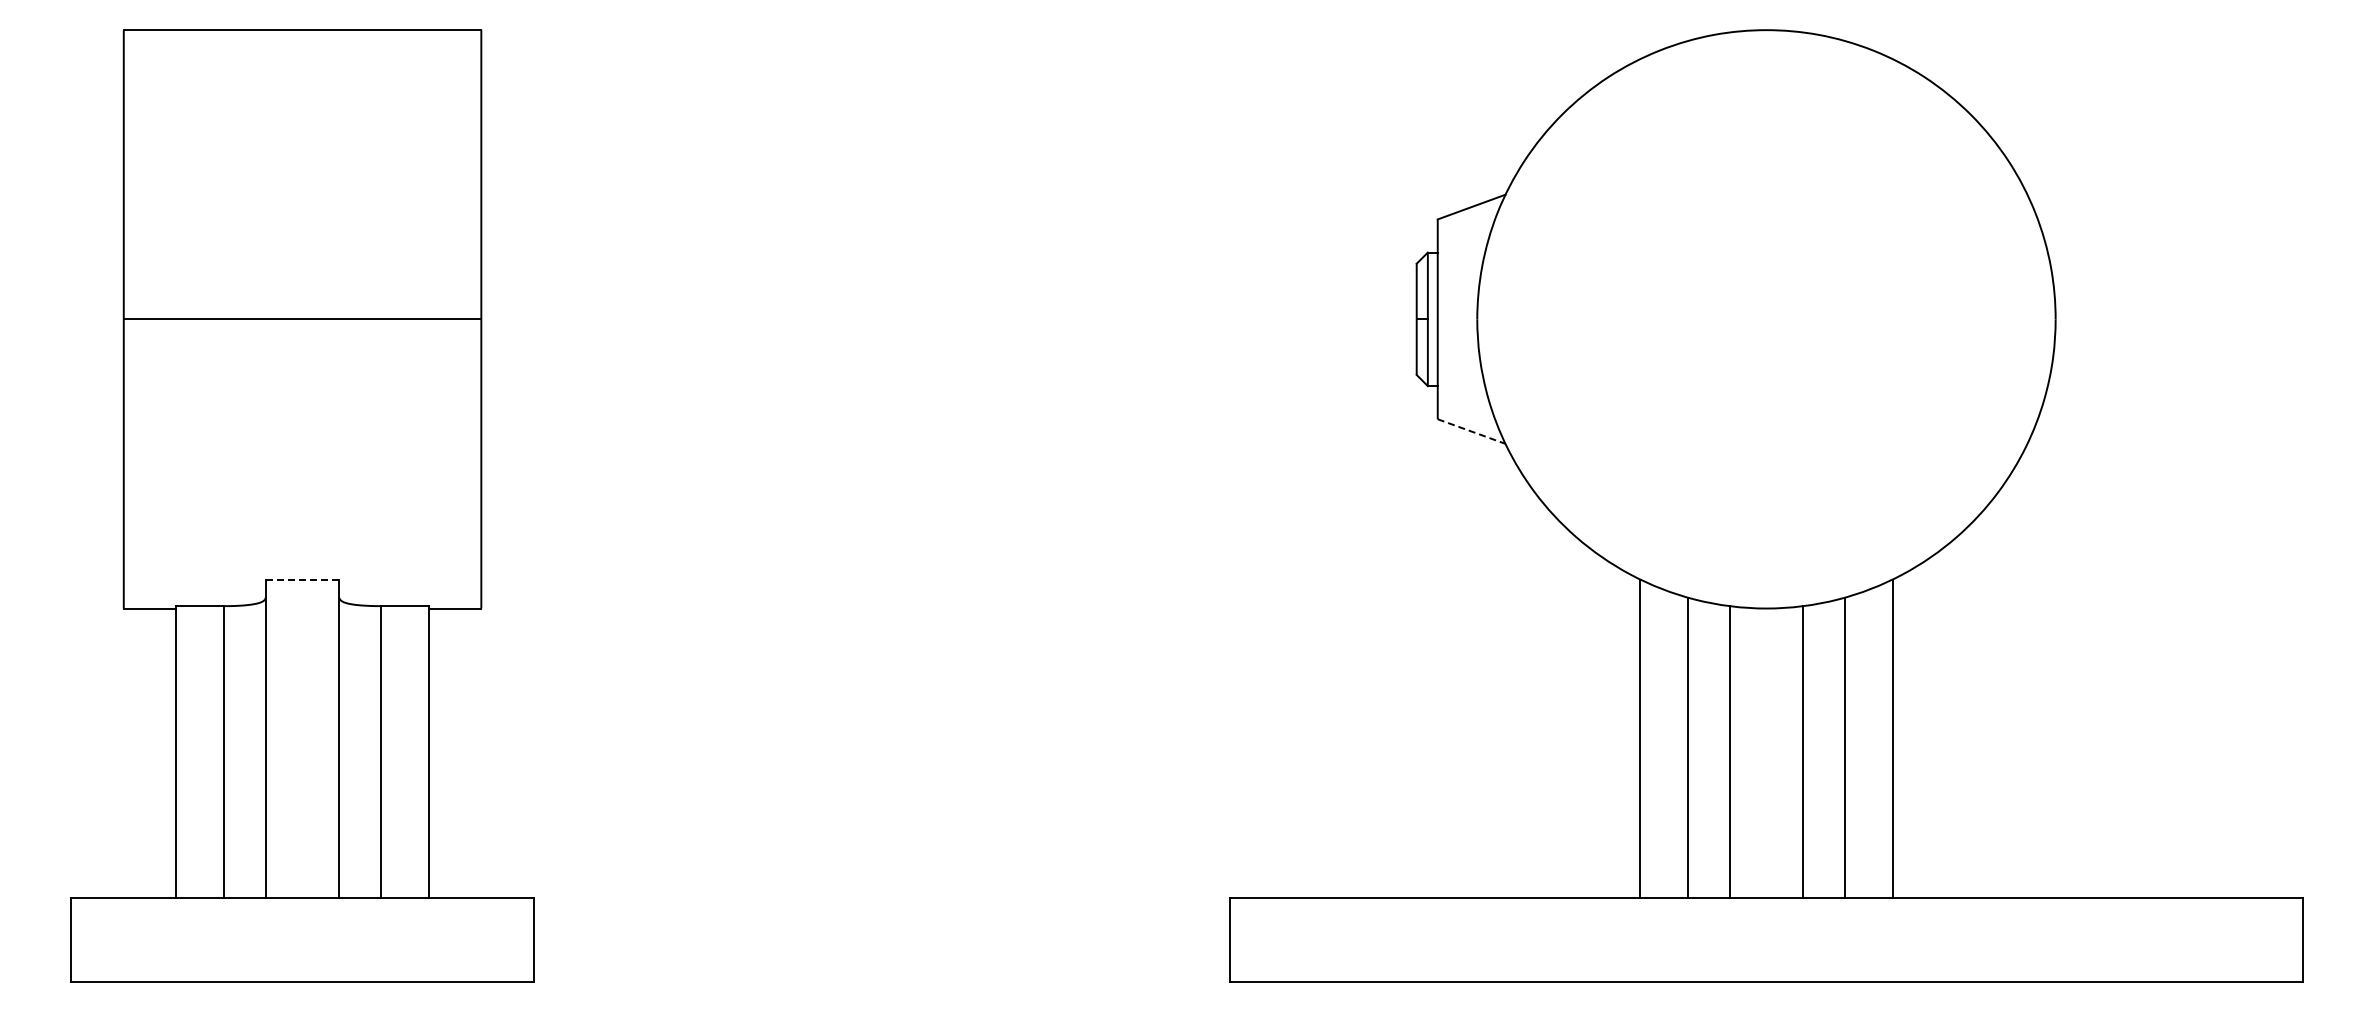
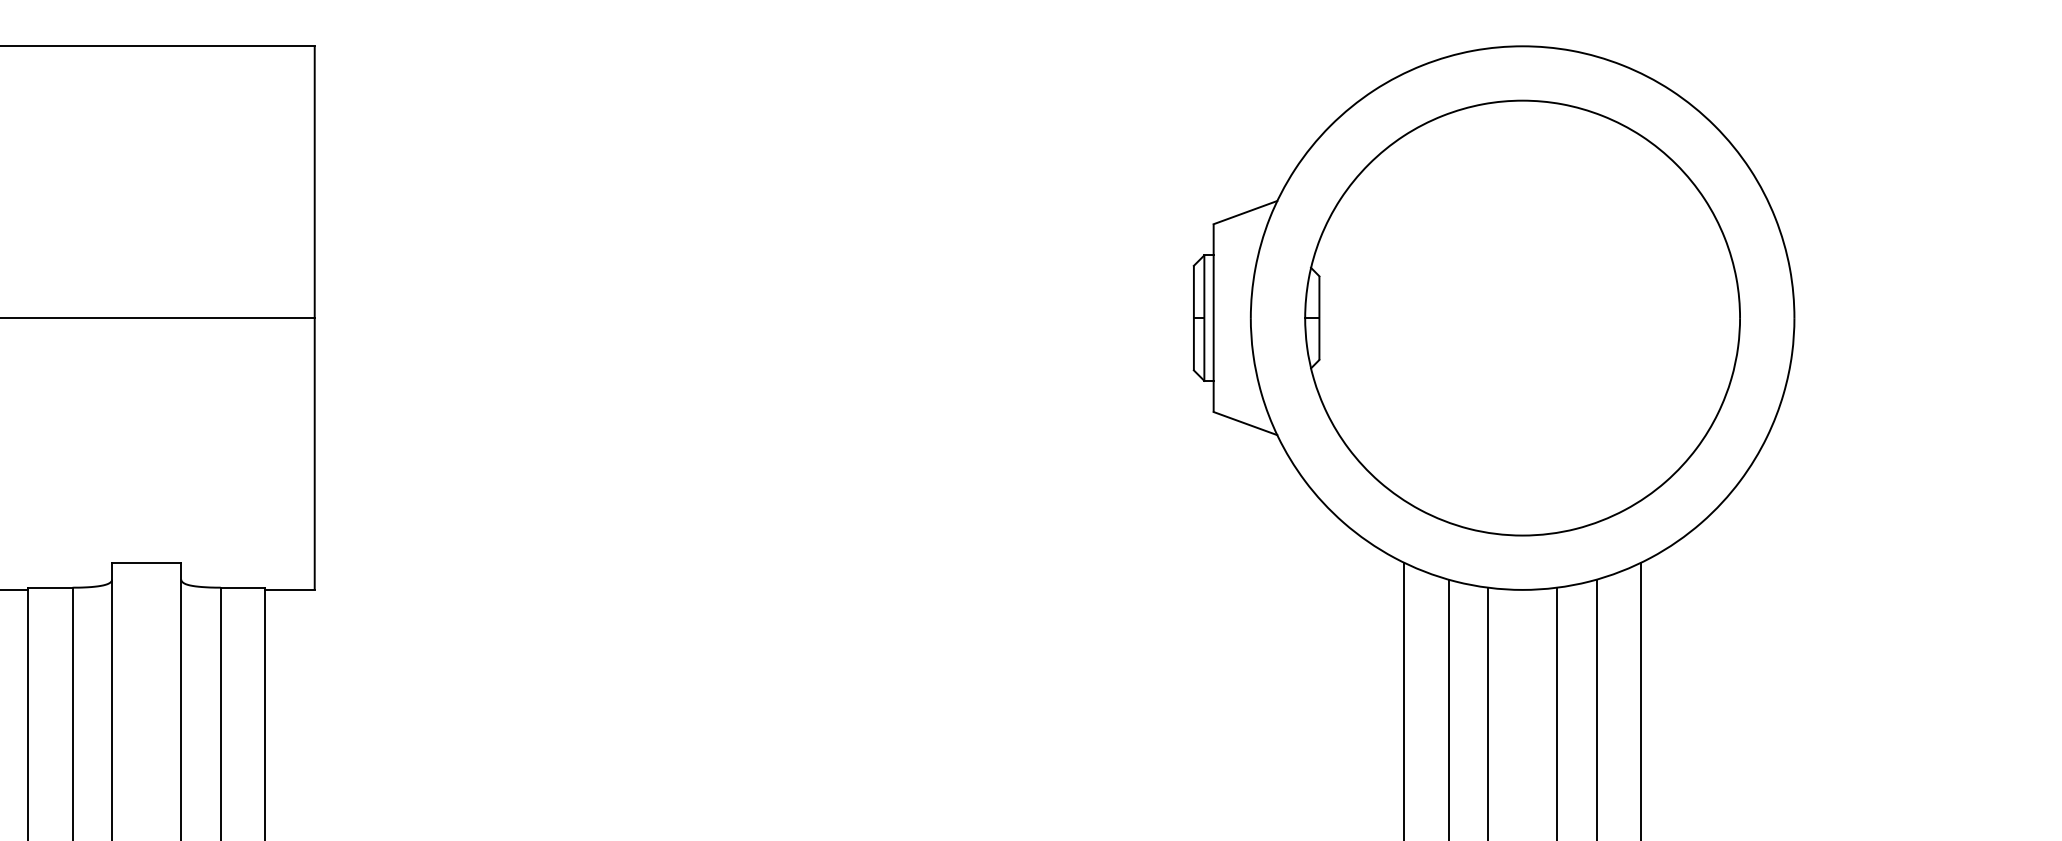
part: (1766, 319) -> (1522, 318), added
line: (1472, 431) -> (1246, 423), dashed -> solid
line: (302, 579) -> (146, 562), dashed -> solid

